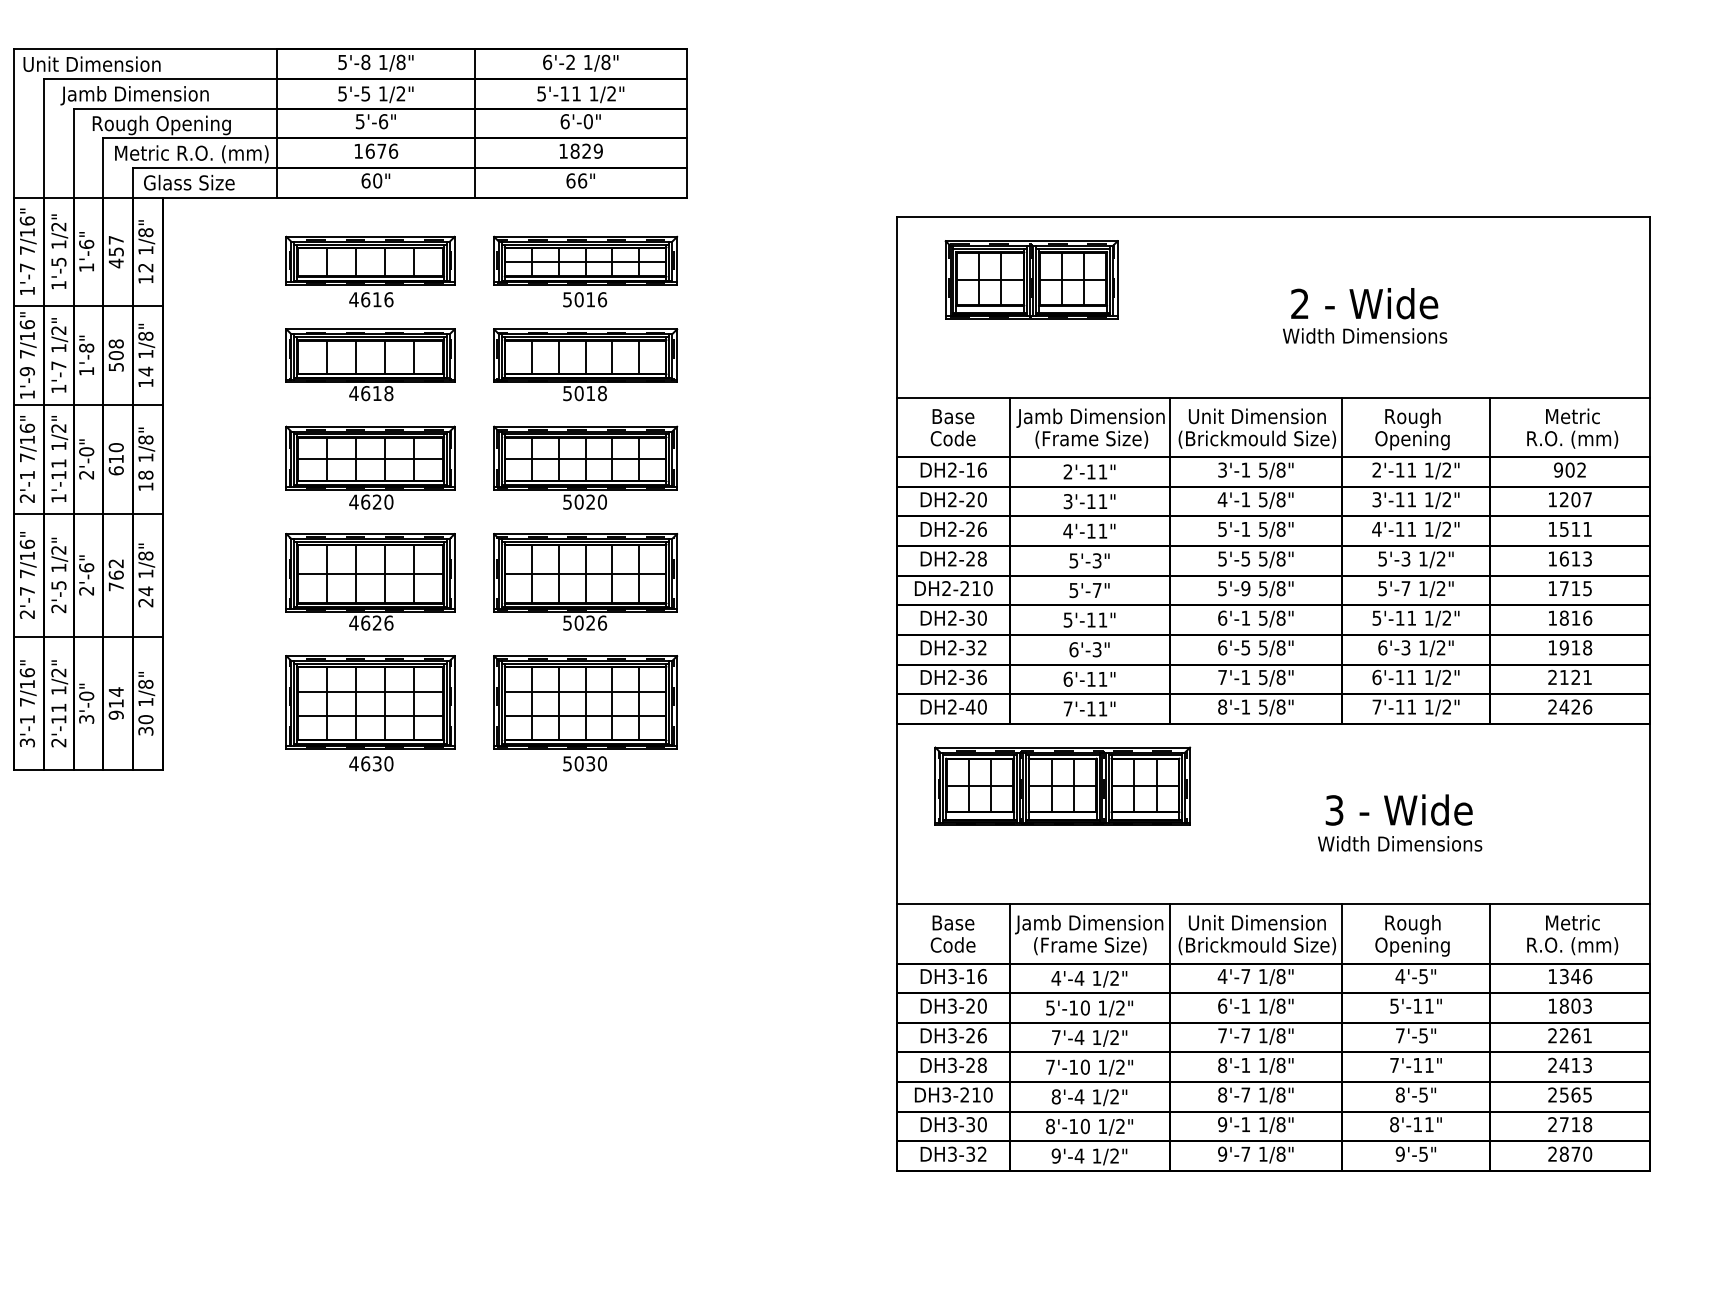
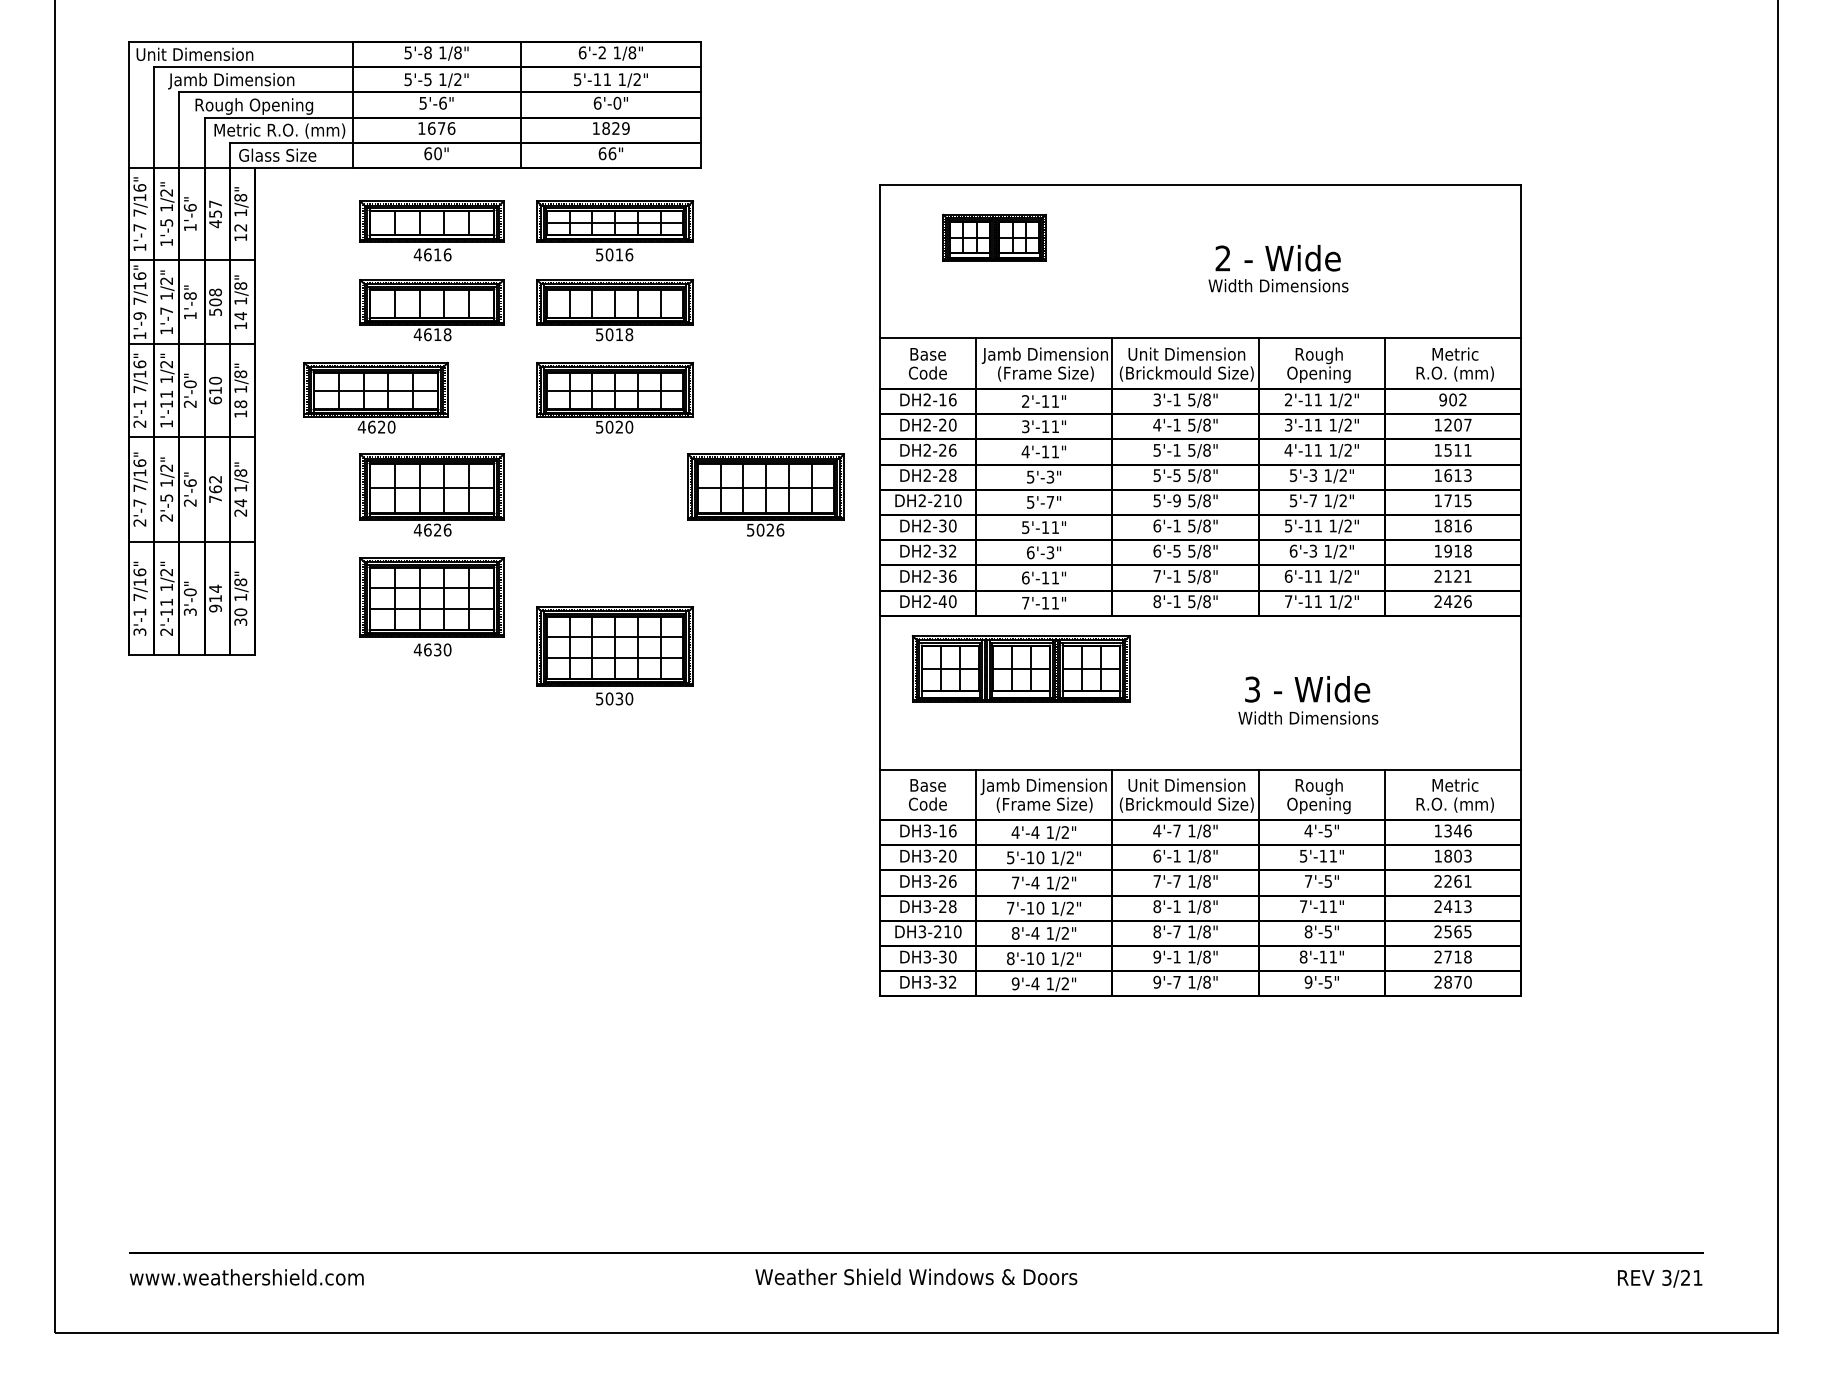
part: (1031, 279) -> (994, 237), size x0.7
part: (369, 467) -> (375, 397), moved
part: (584, 581) -> (765, 494), moved
part: (584, 712) -> (614, 655), moved

